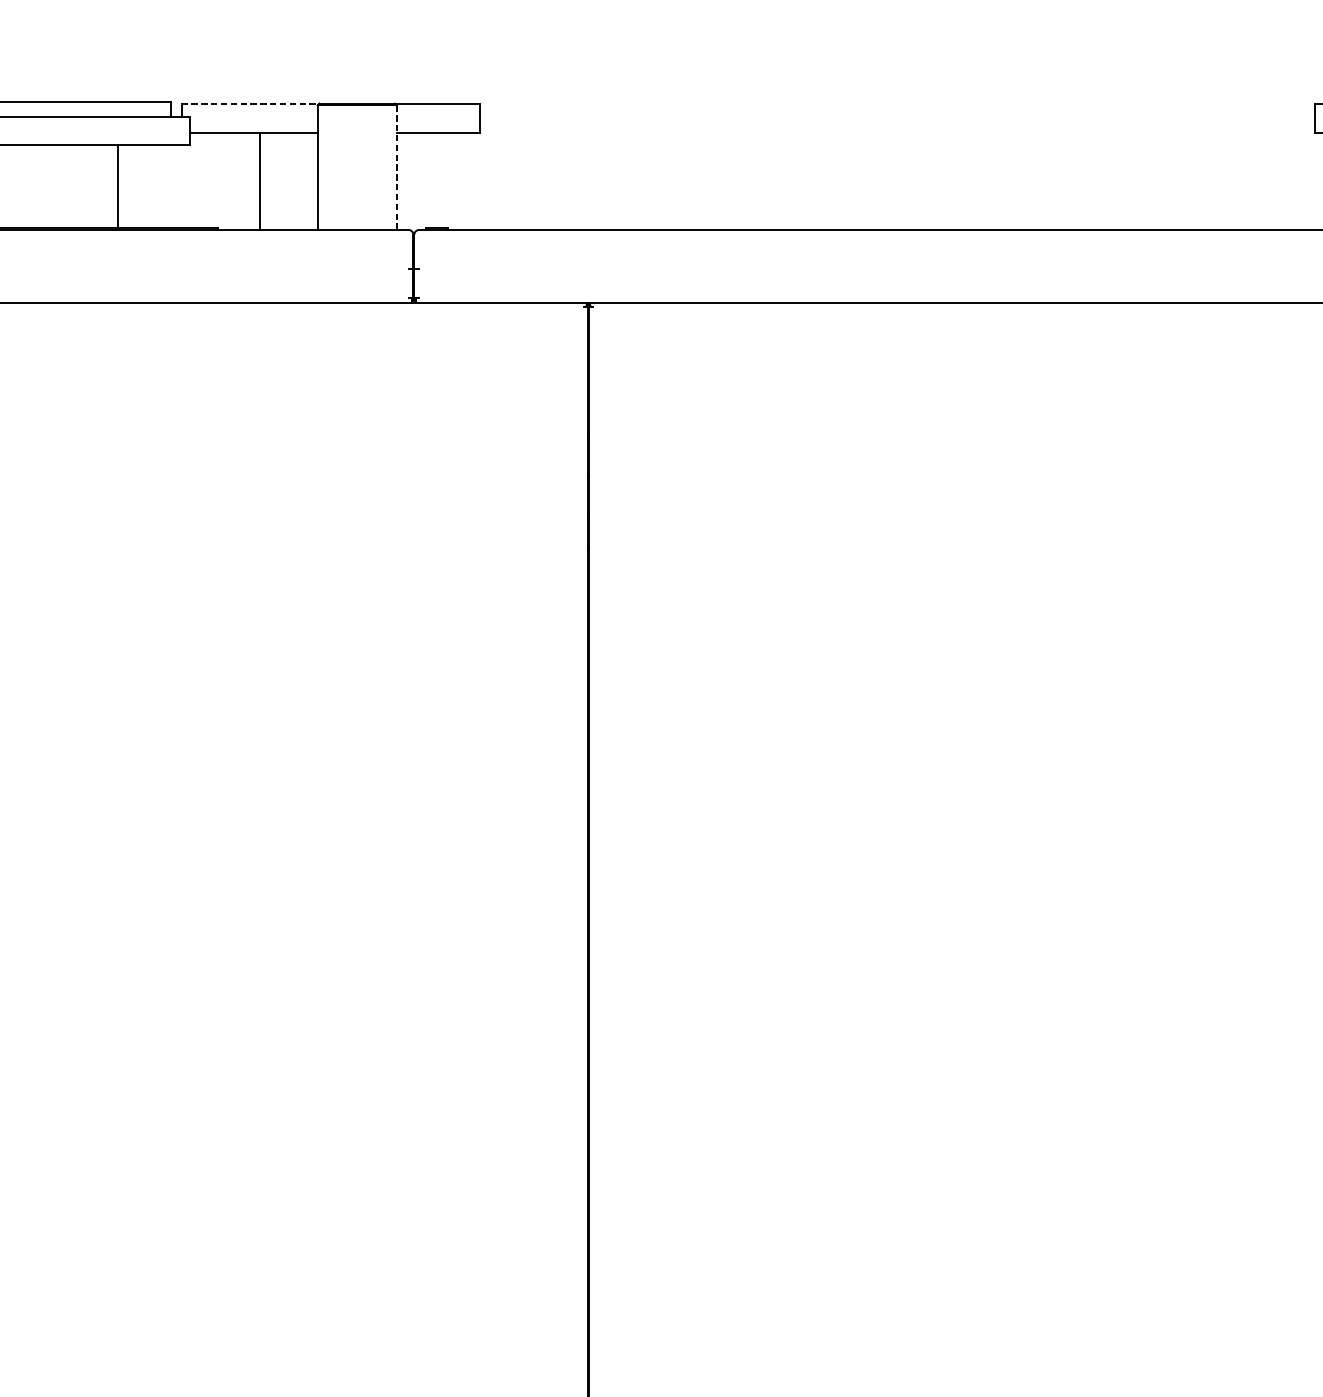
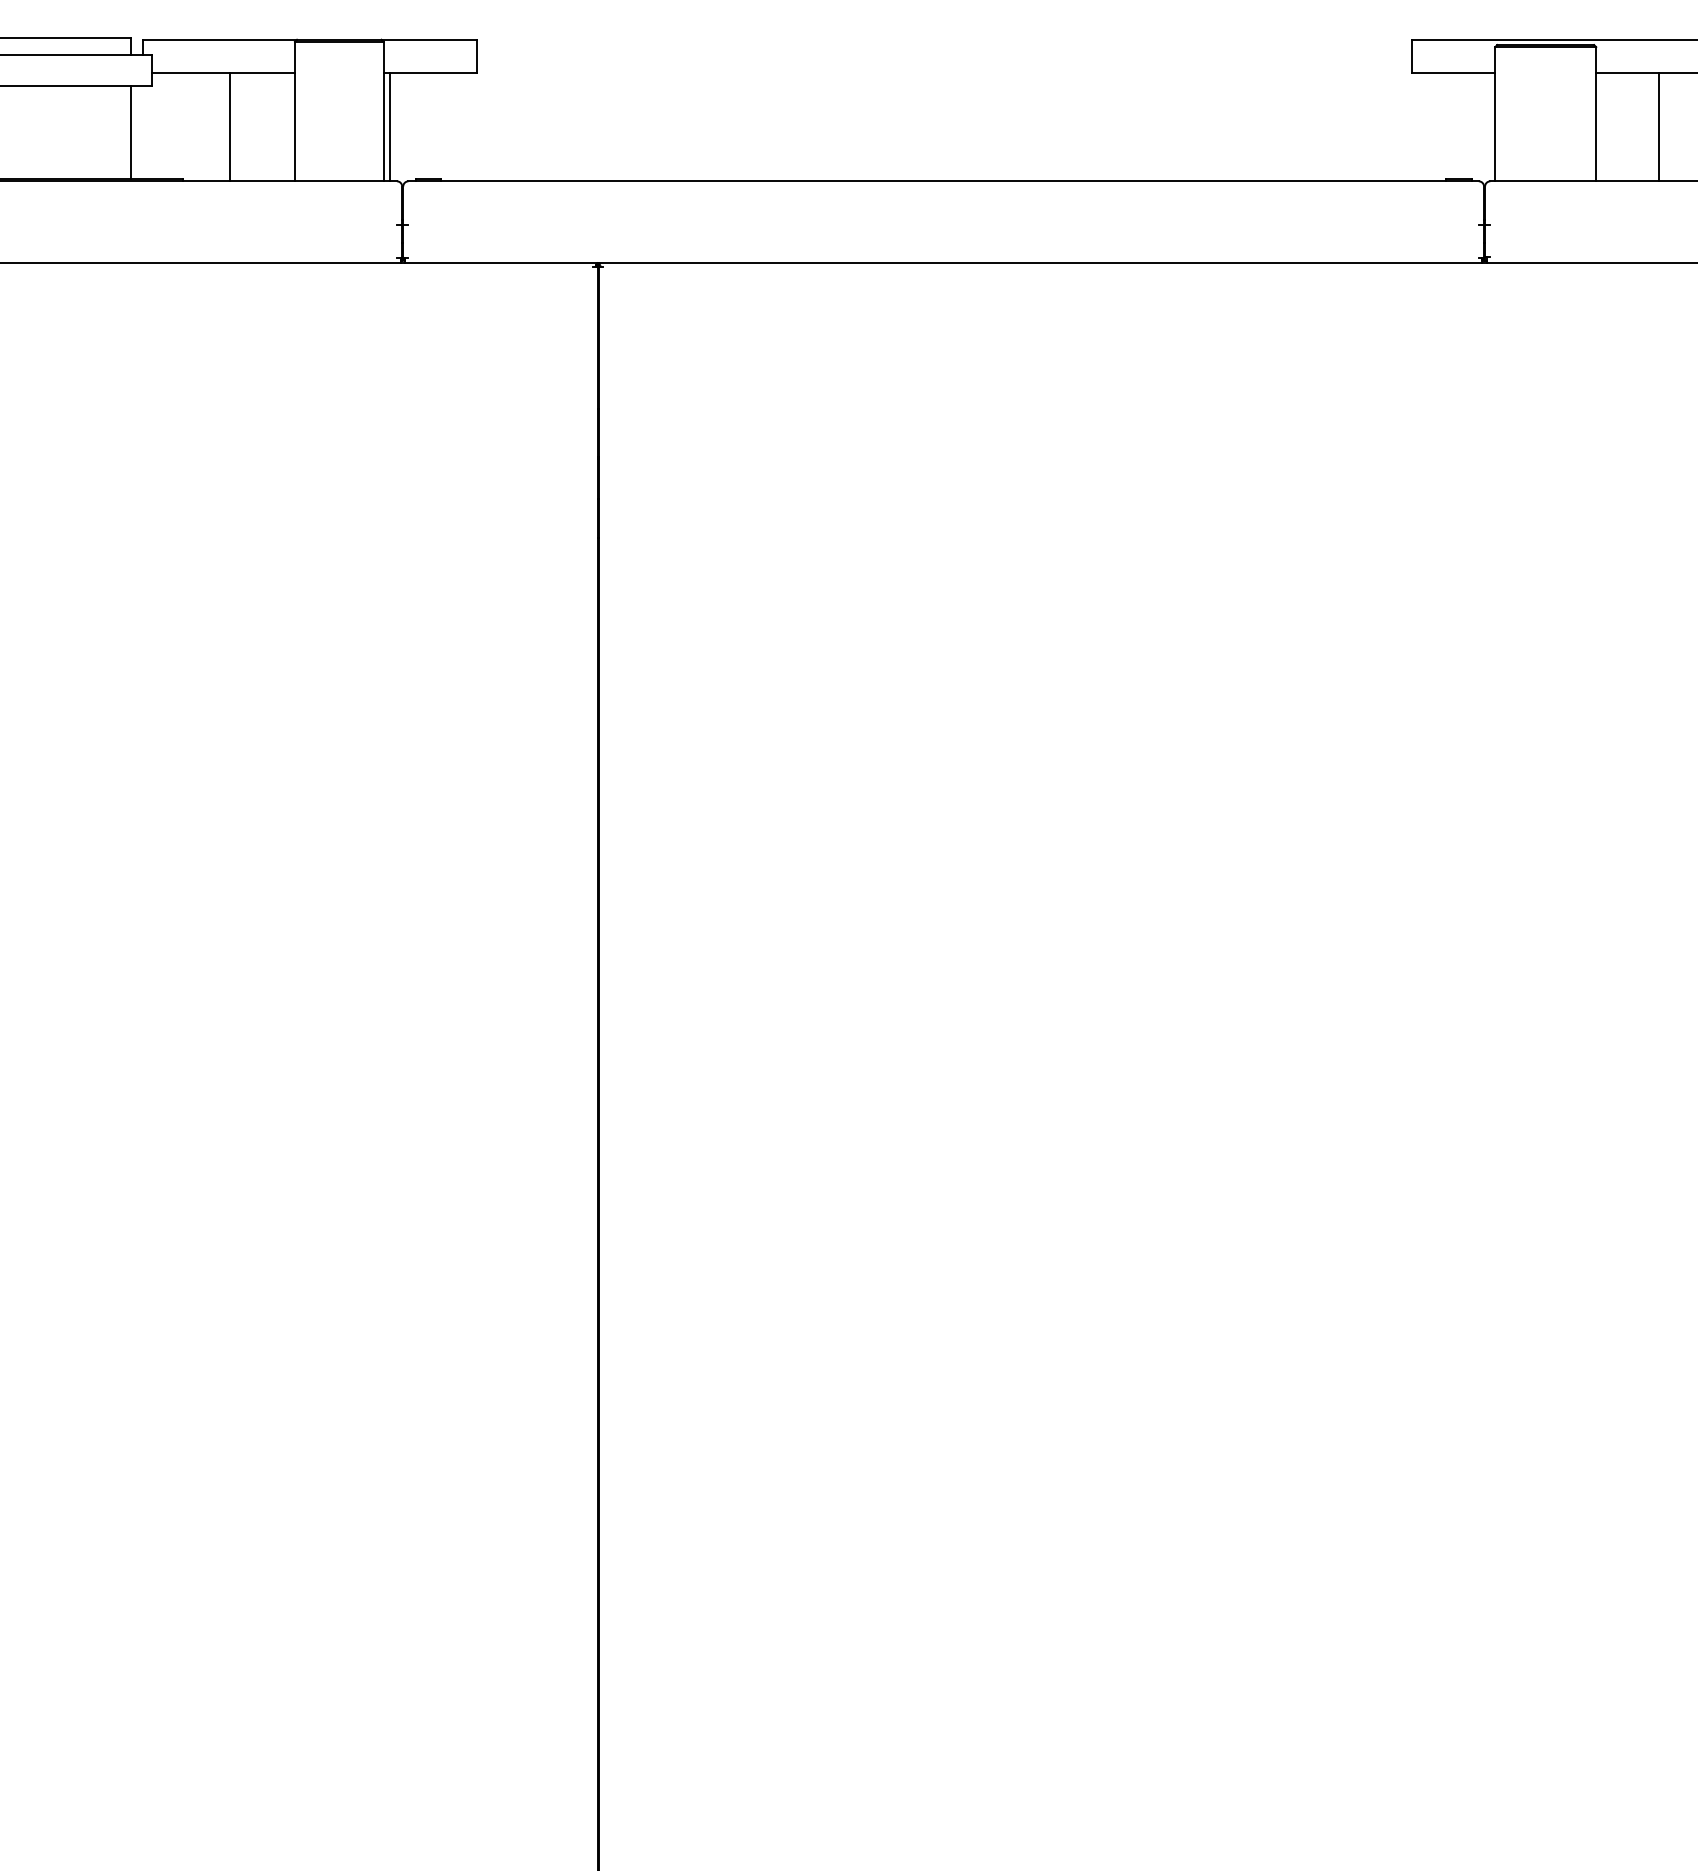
line: (251, 103) -> (220, 39), dashed -> solid
line: (396, 167) -> (383, 111), dashed -> solid
line: (402, 181) -> (389, 127), added
line: (117, 186) -> (130, 132), moved

